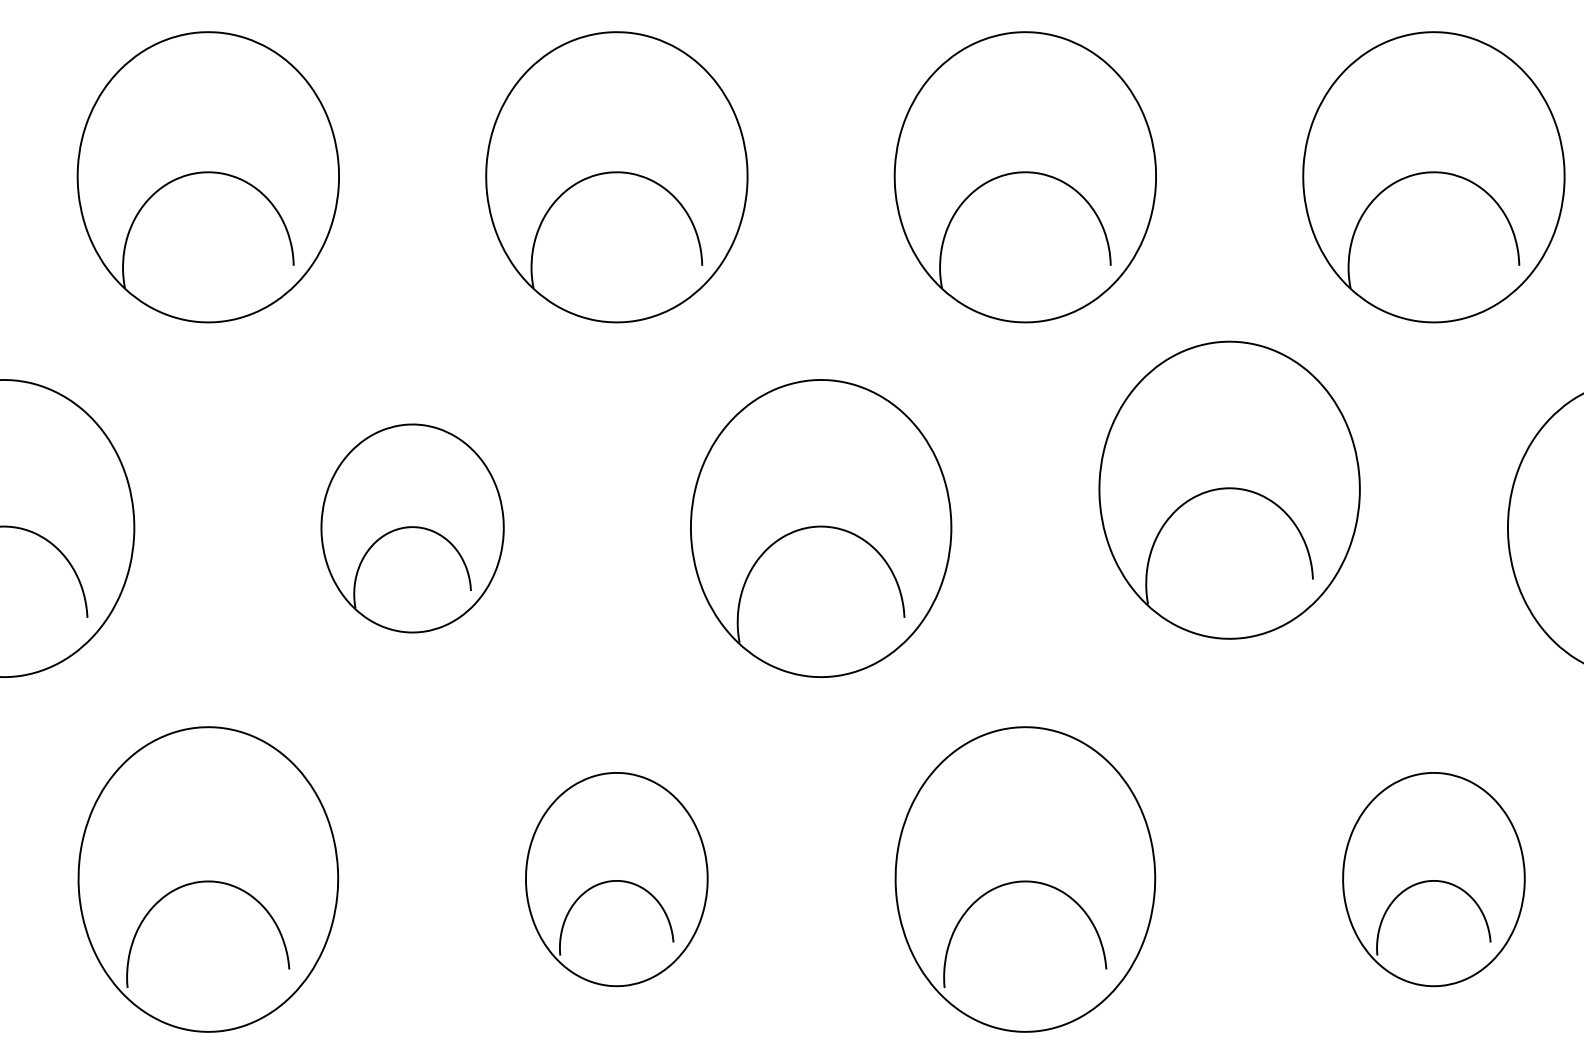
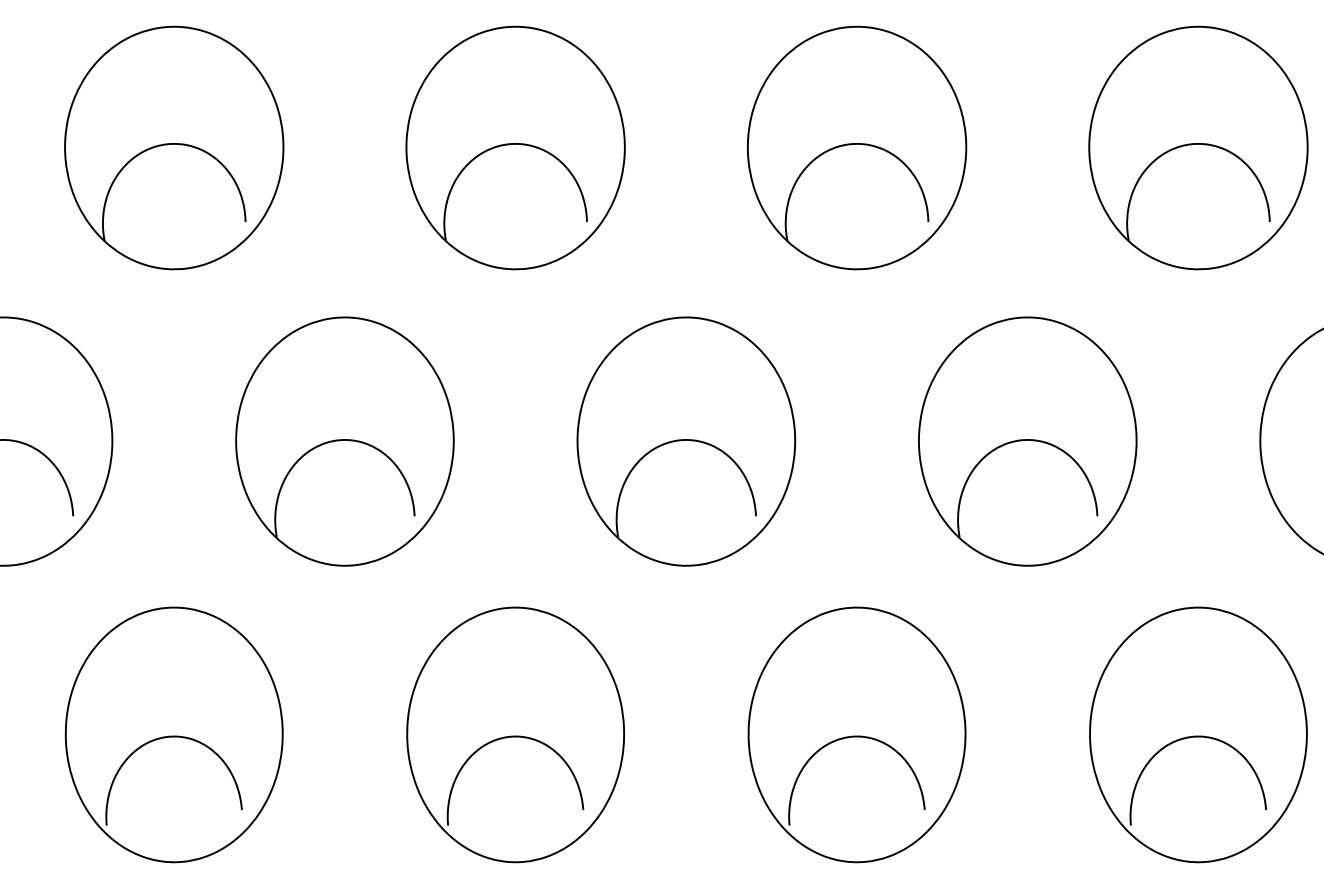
part: (1229, 490) -> (1027, 441), moved
part: (412, 528) -> (344, 441), size x1.43
part: (616, 879) -> (515, 734), size x1.43
part: (1433, 879) -> (1198, 734), size x1.43

